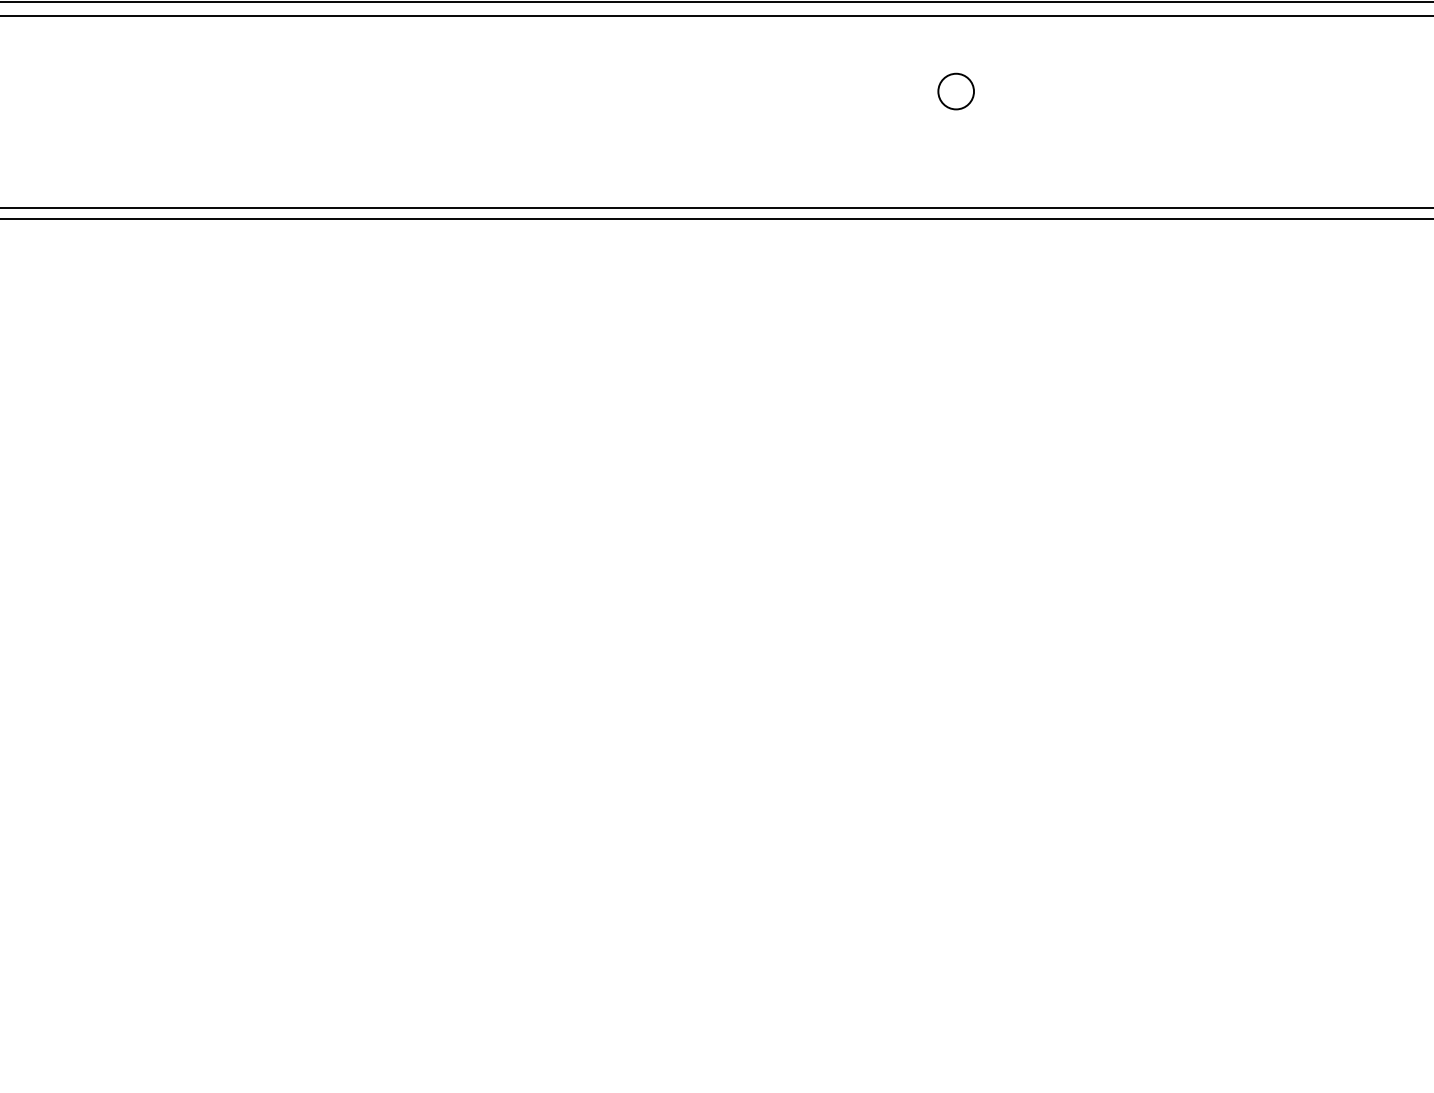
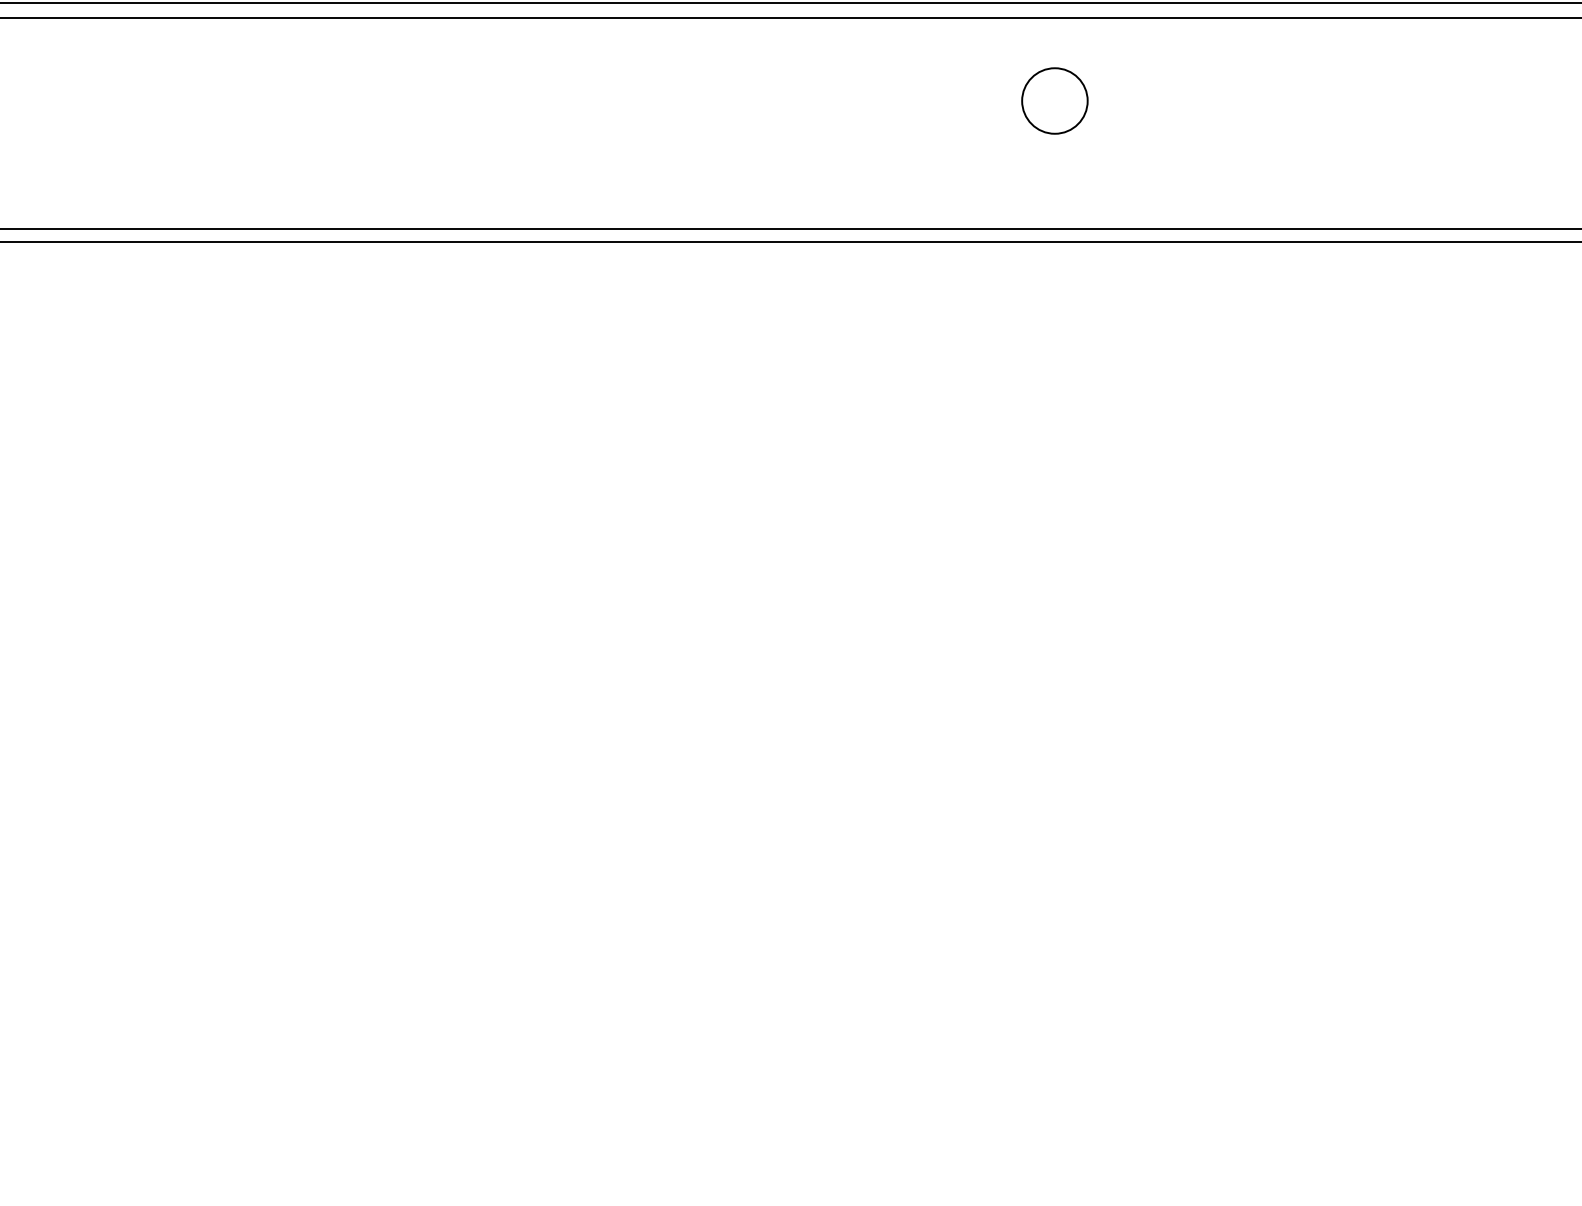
circle: (955, 91) -> (1054, 100), size x1.67

